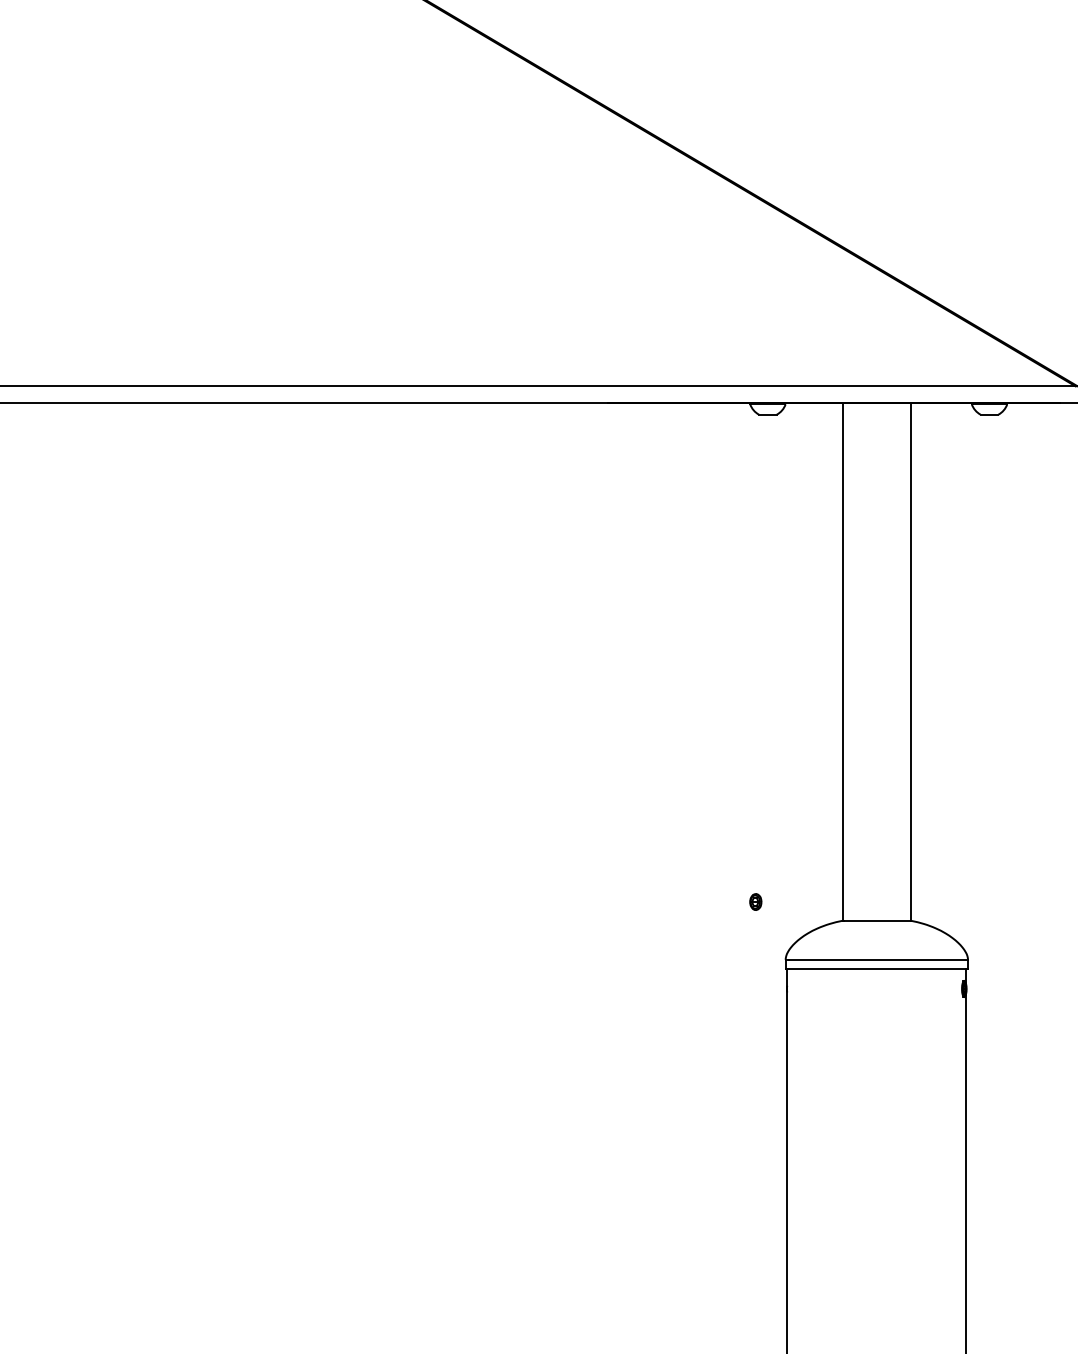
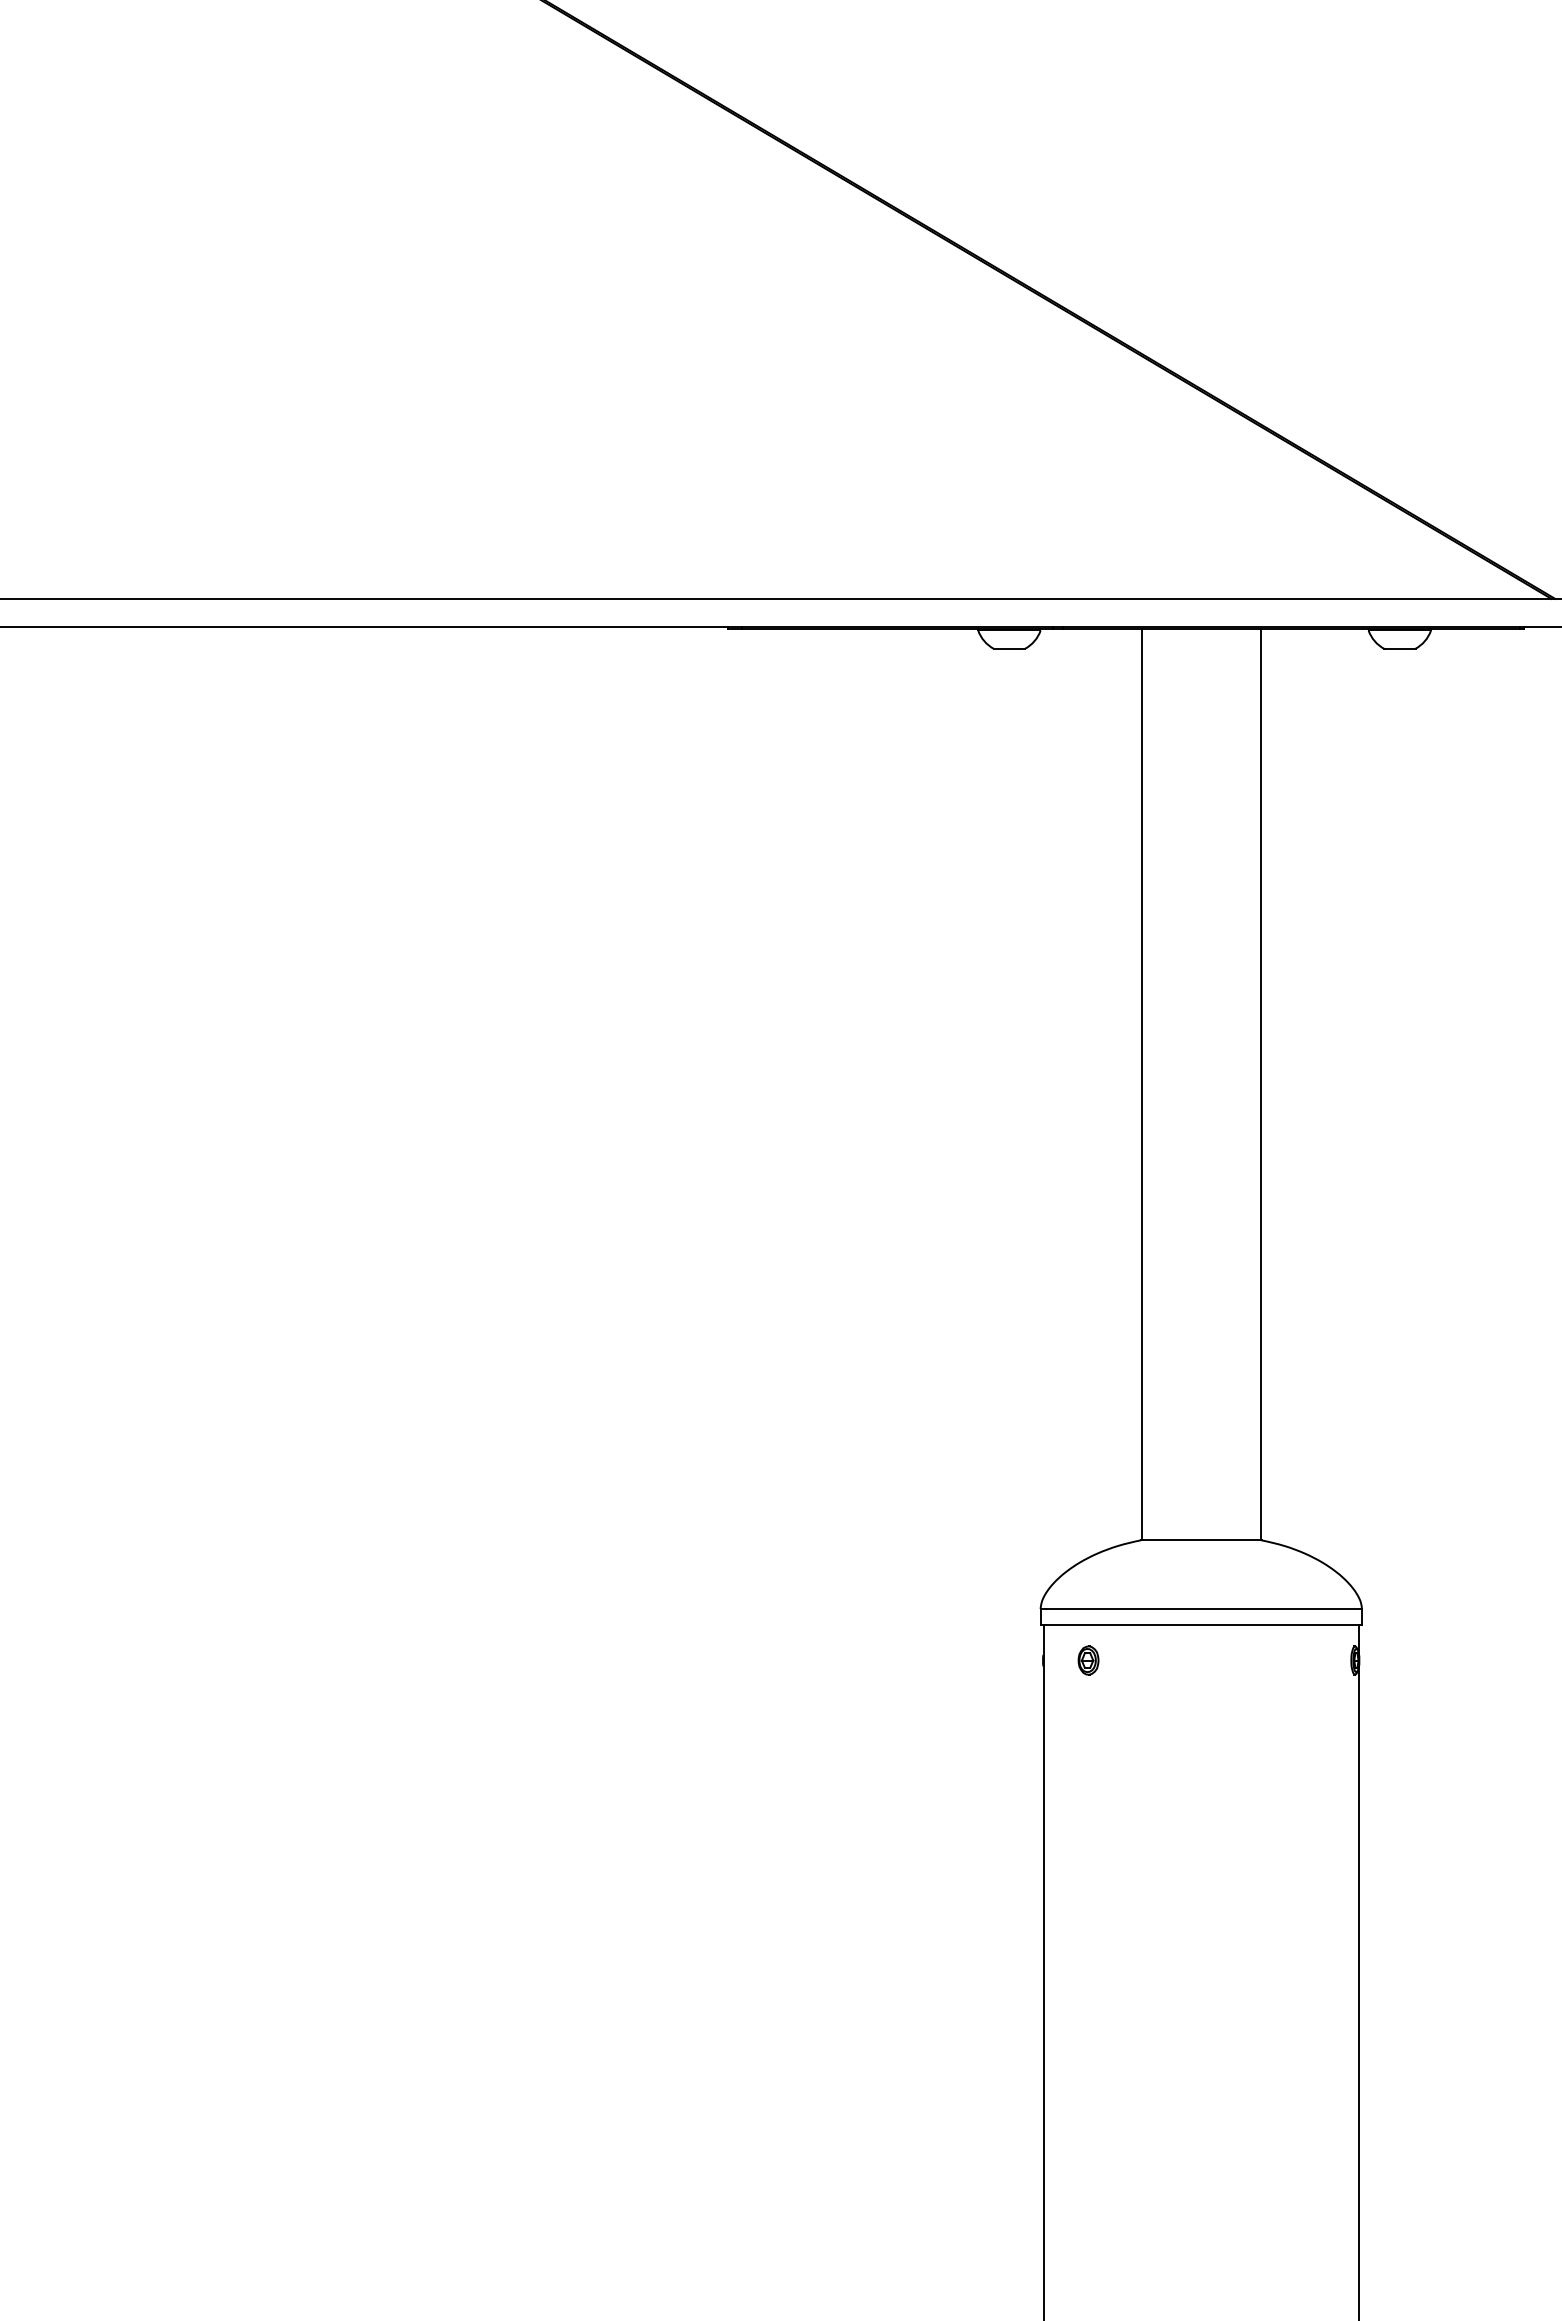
part: (755, 901) -> (1087, 1659), moved

